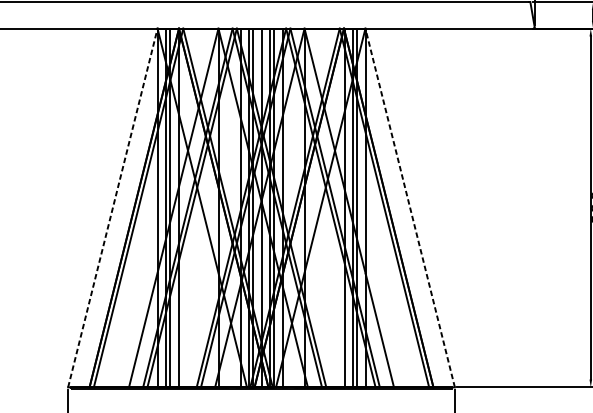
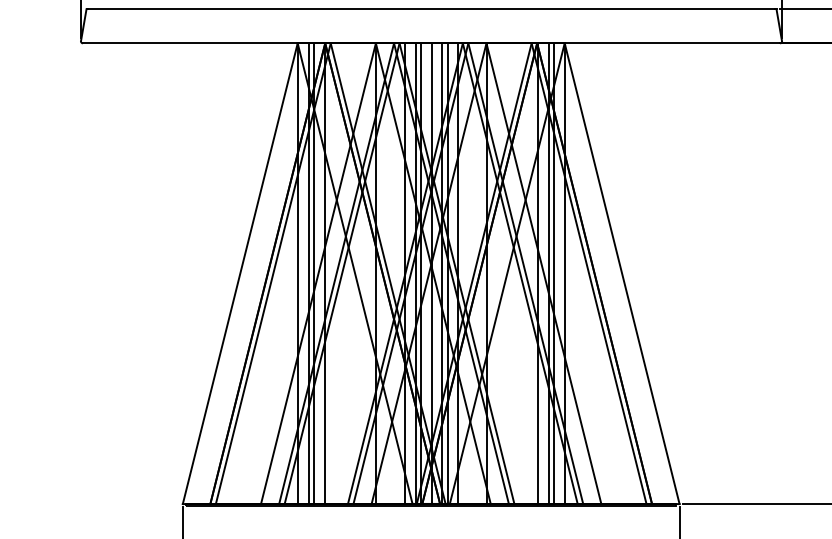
line: (113, 207) -> (240, 273), dashed -> solid
line: (410, 208) -> (622, 274), dashed -> solid

